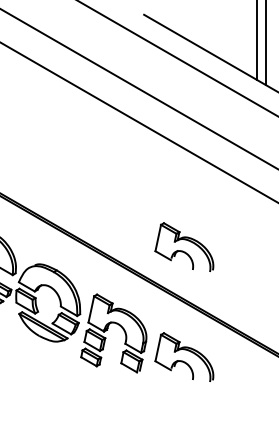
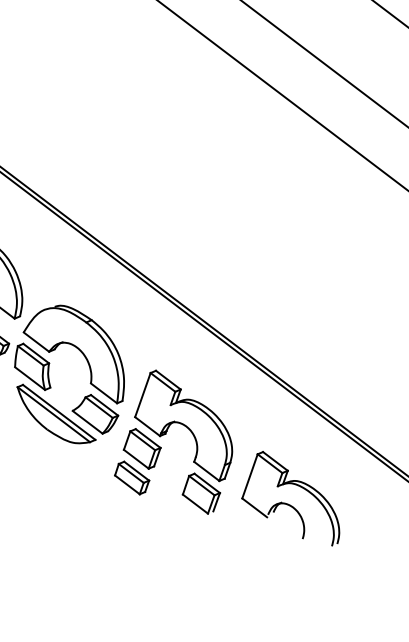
part: (184, 246) -> (317, 306), removed

